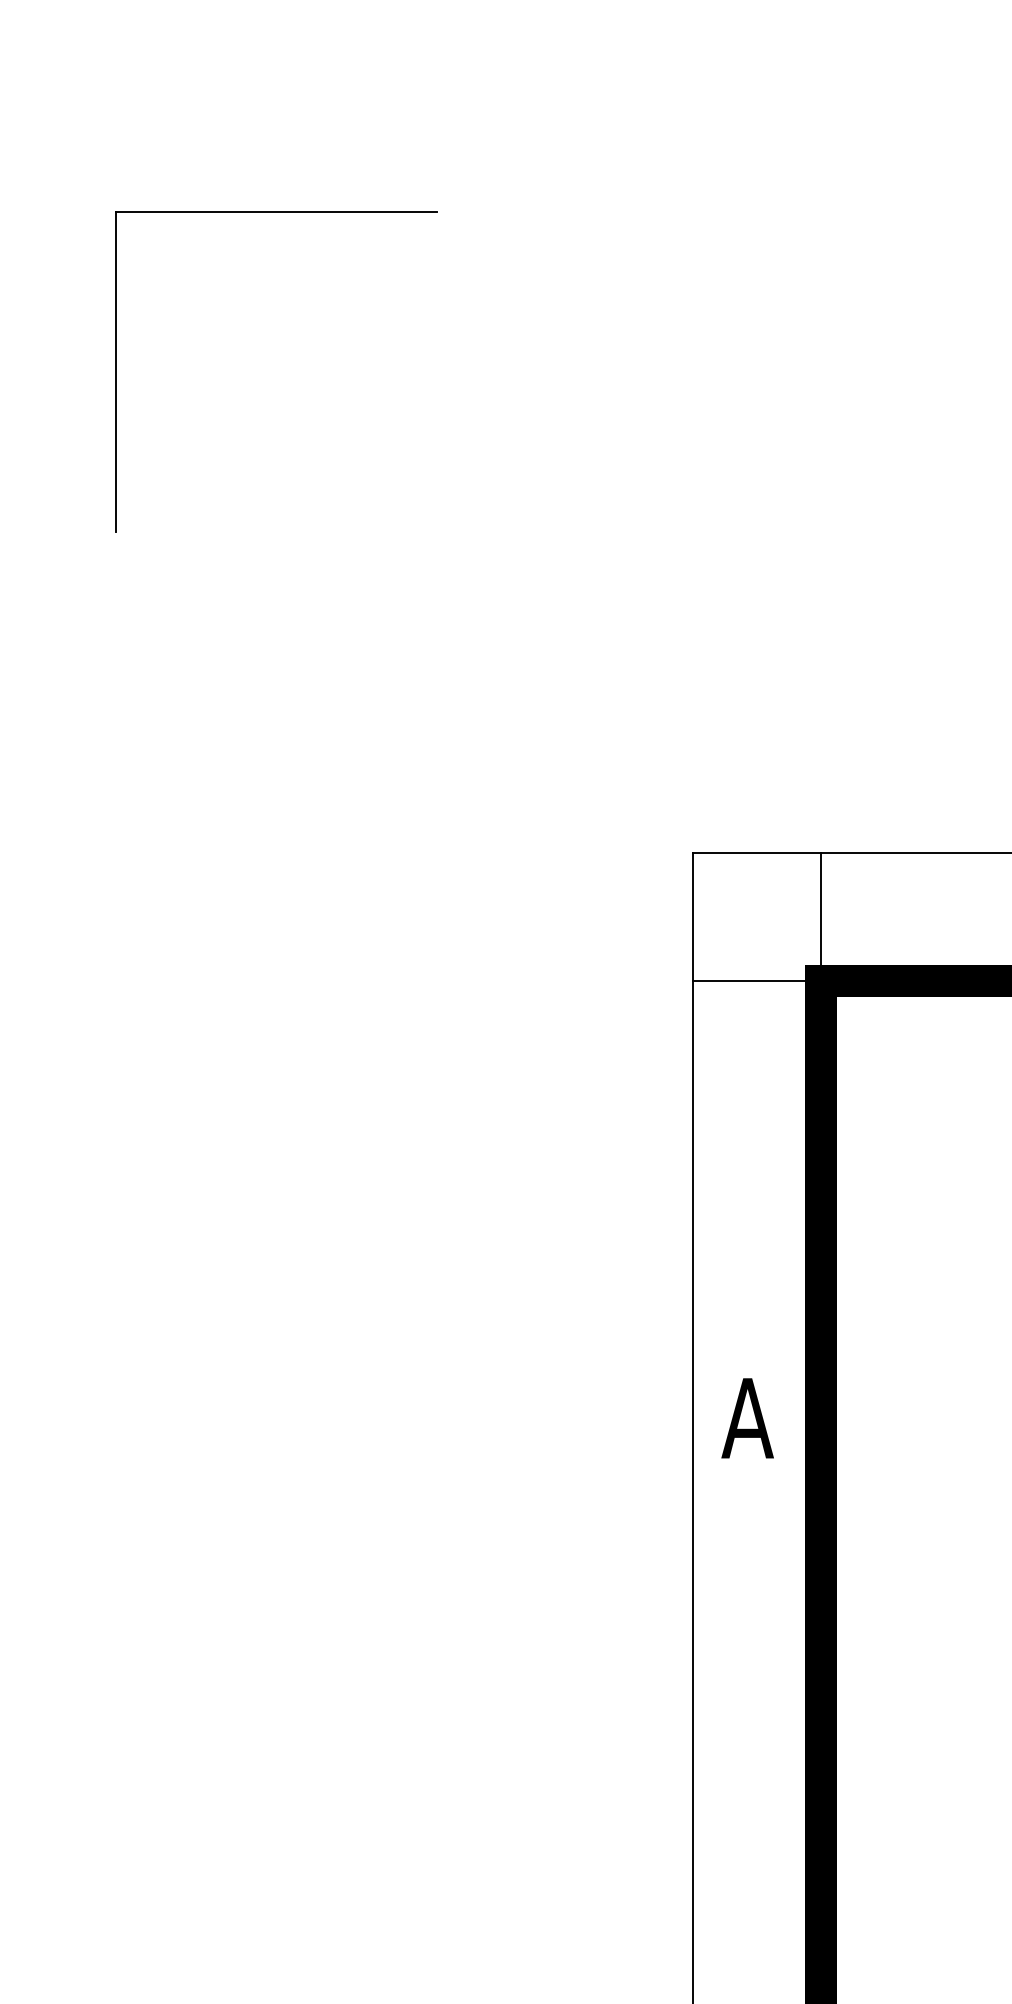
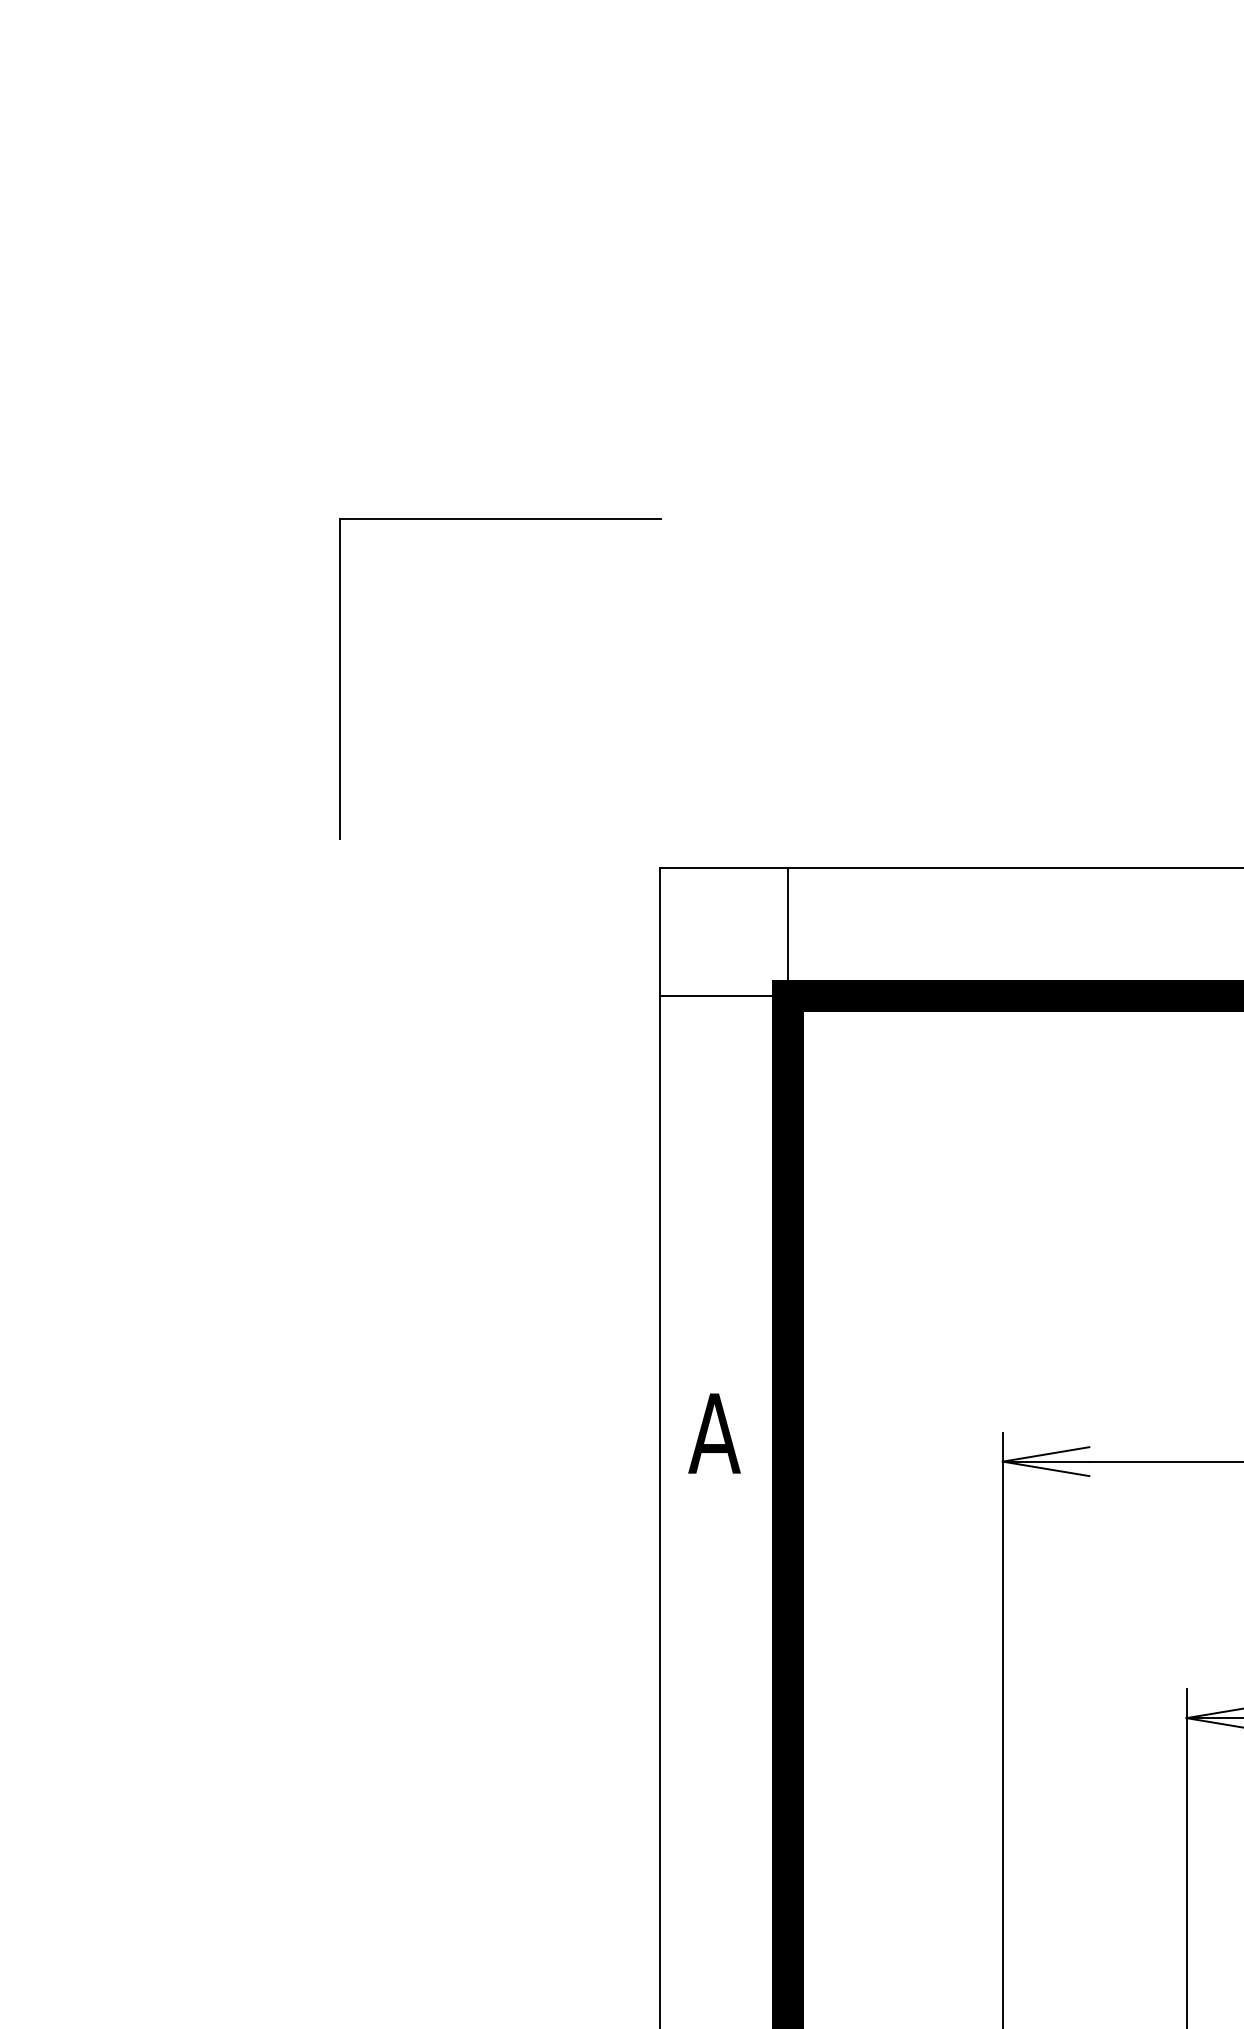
part: (276, 212) -> (500, 519), moved

